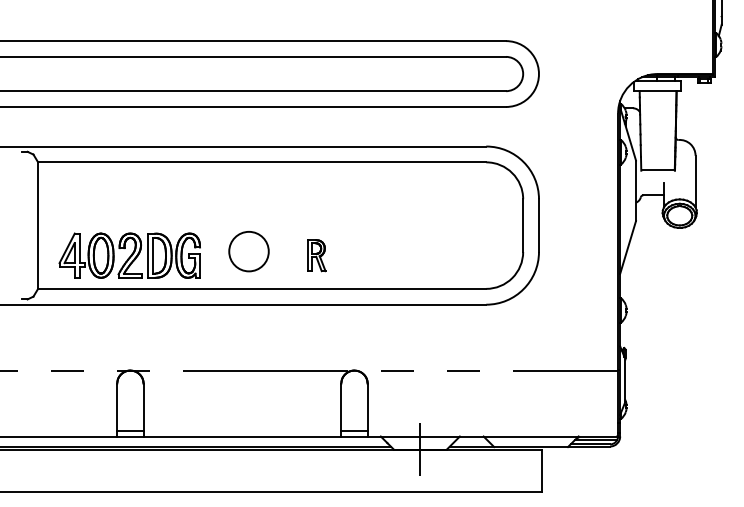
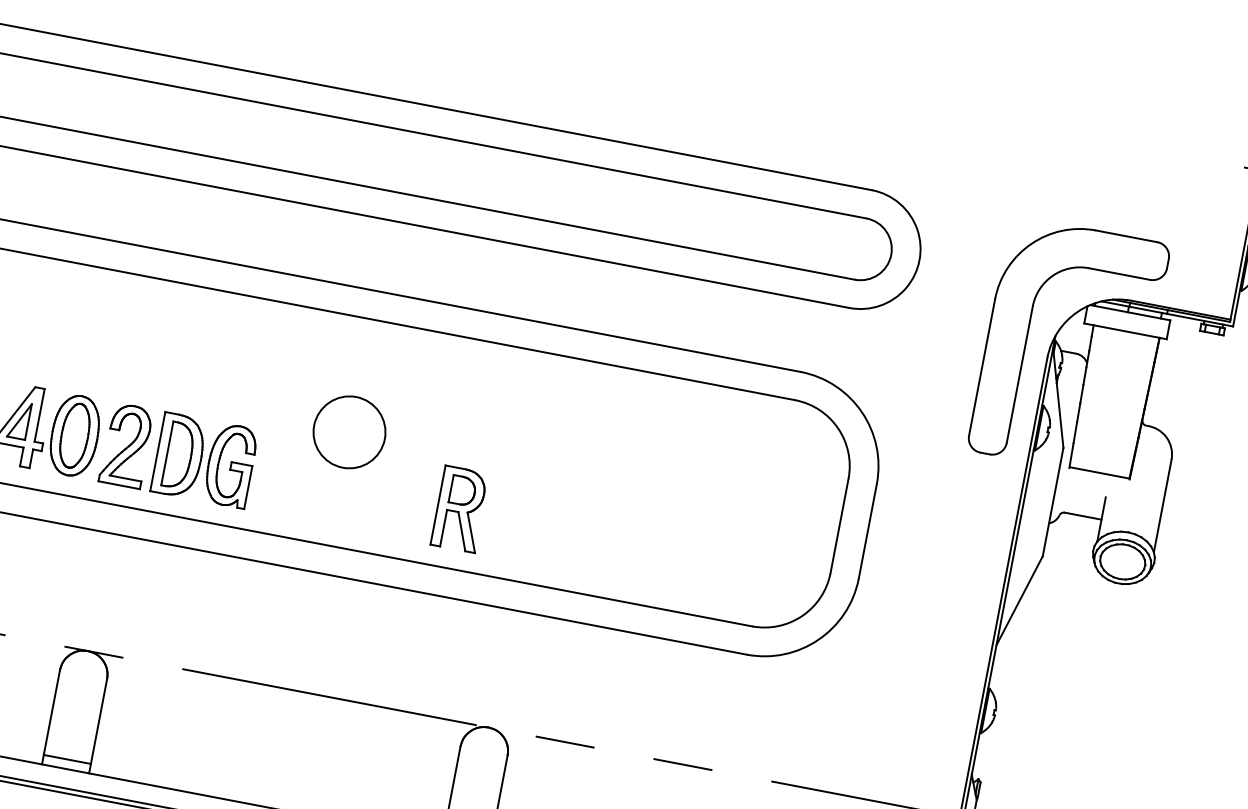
part: (605, 105) -> (1027, 339), added
circle: (248, 251) -> (348, 431), moved
part: (316, 255) -> (459, 508), size x1.43

